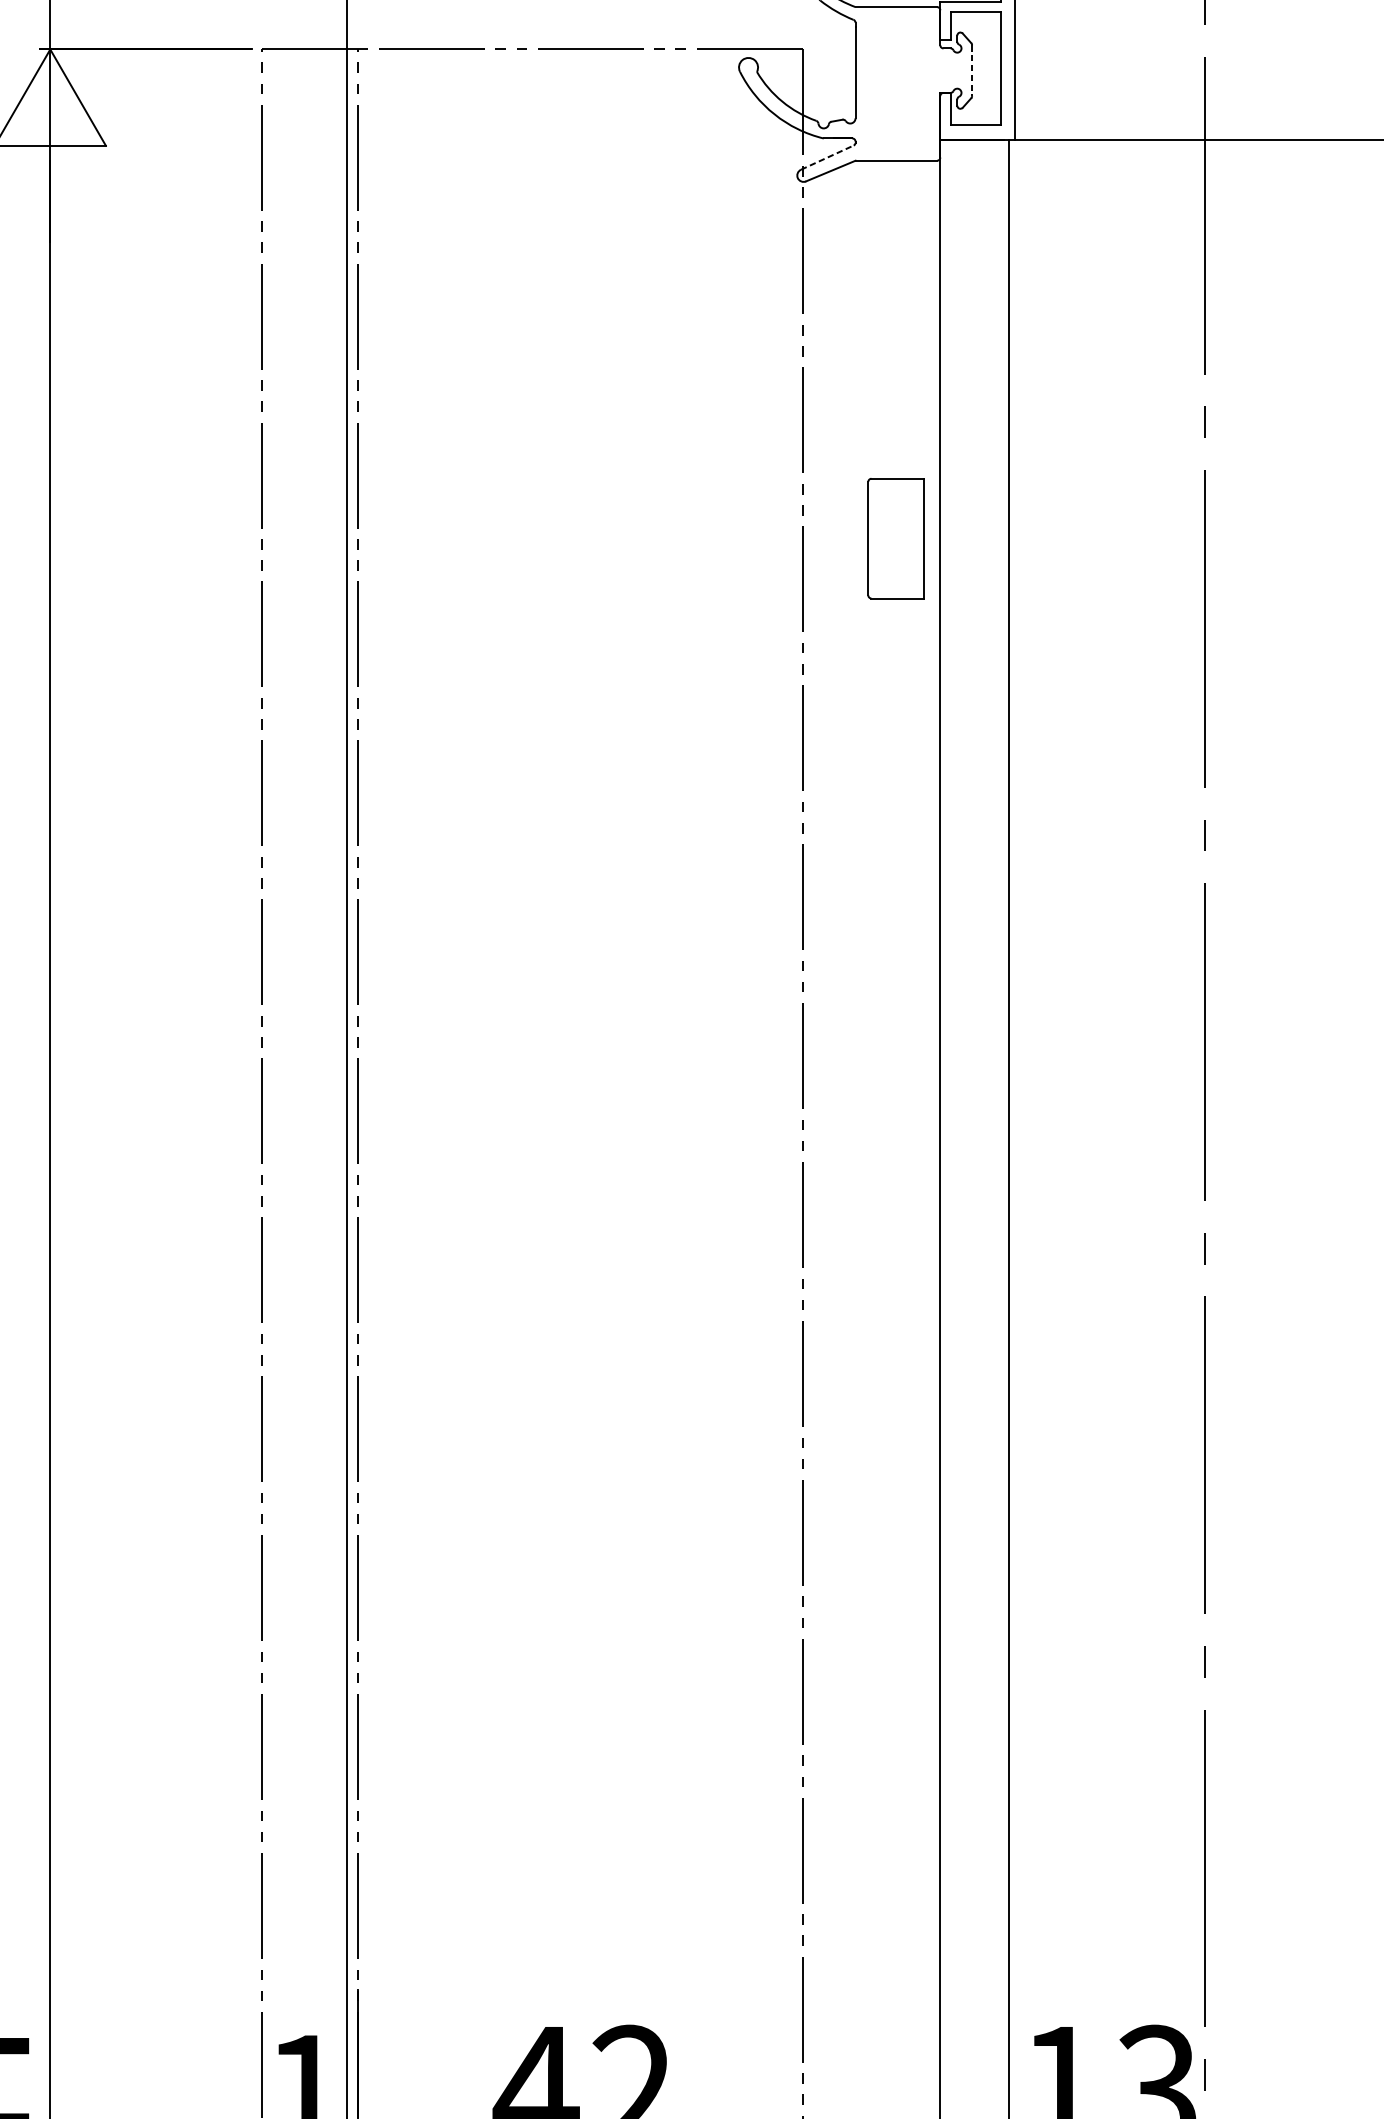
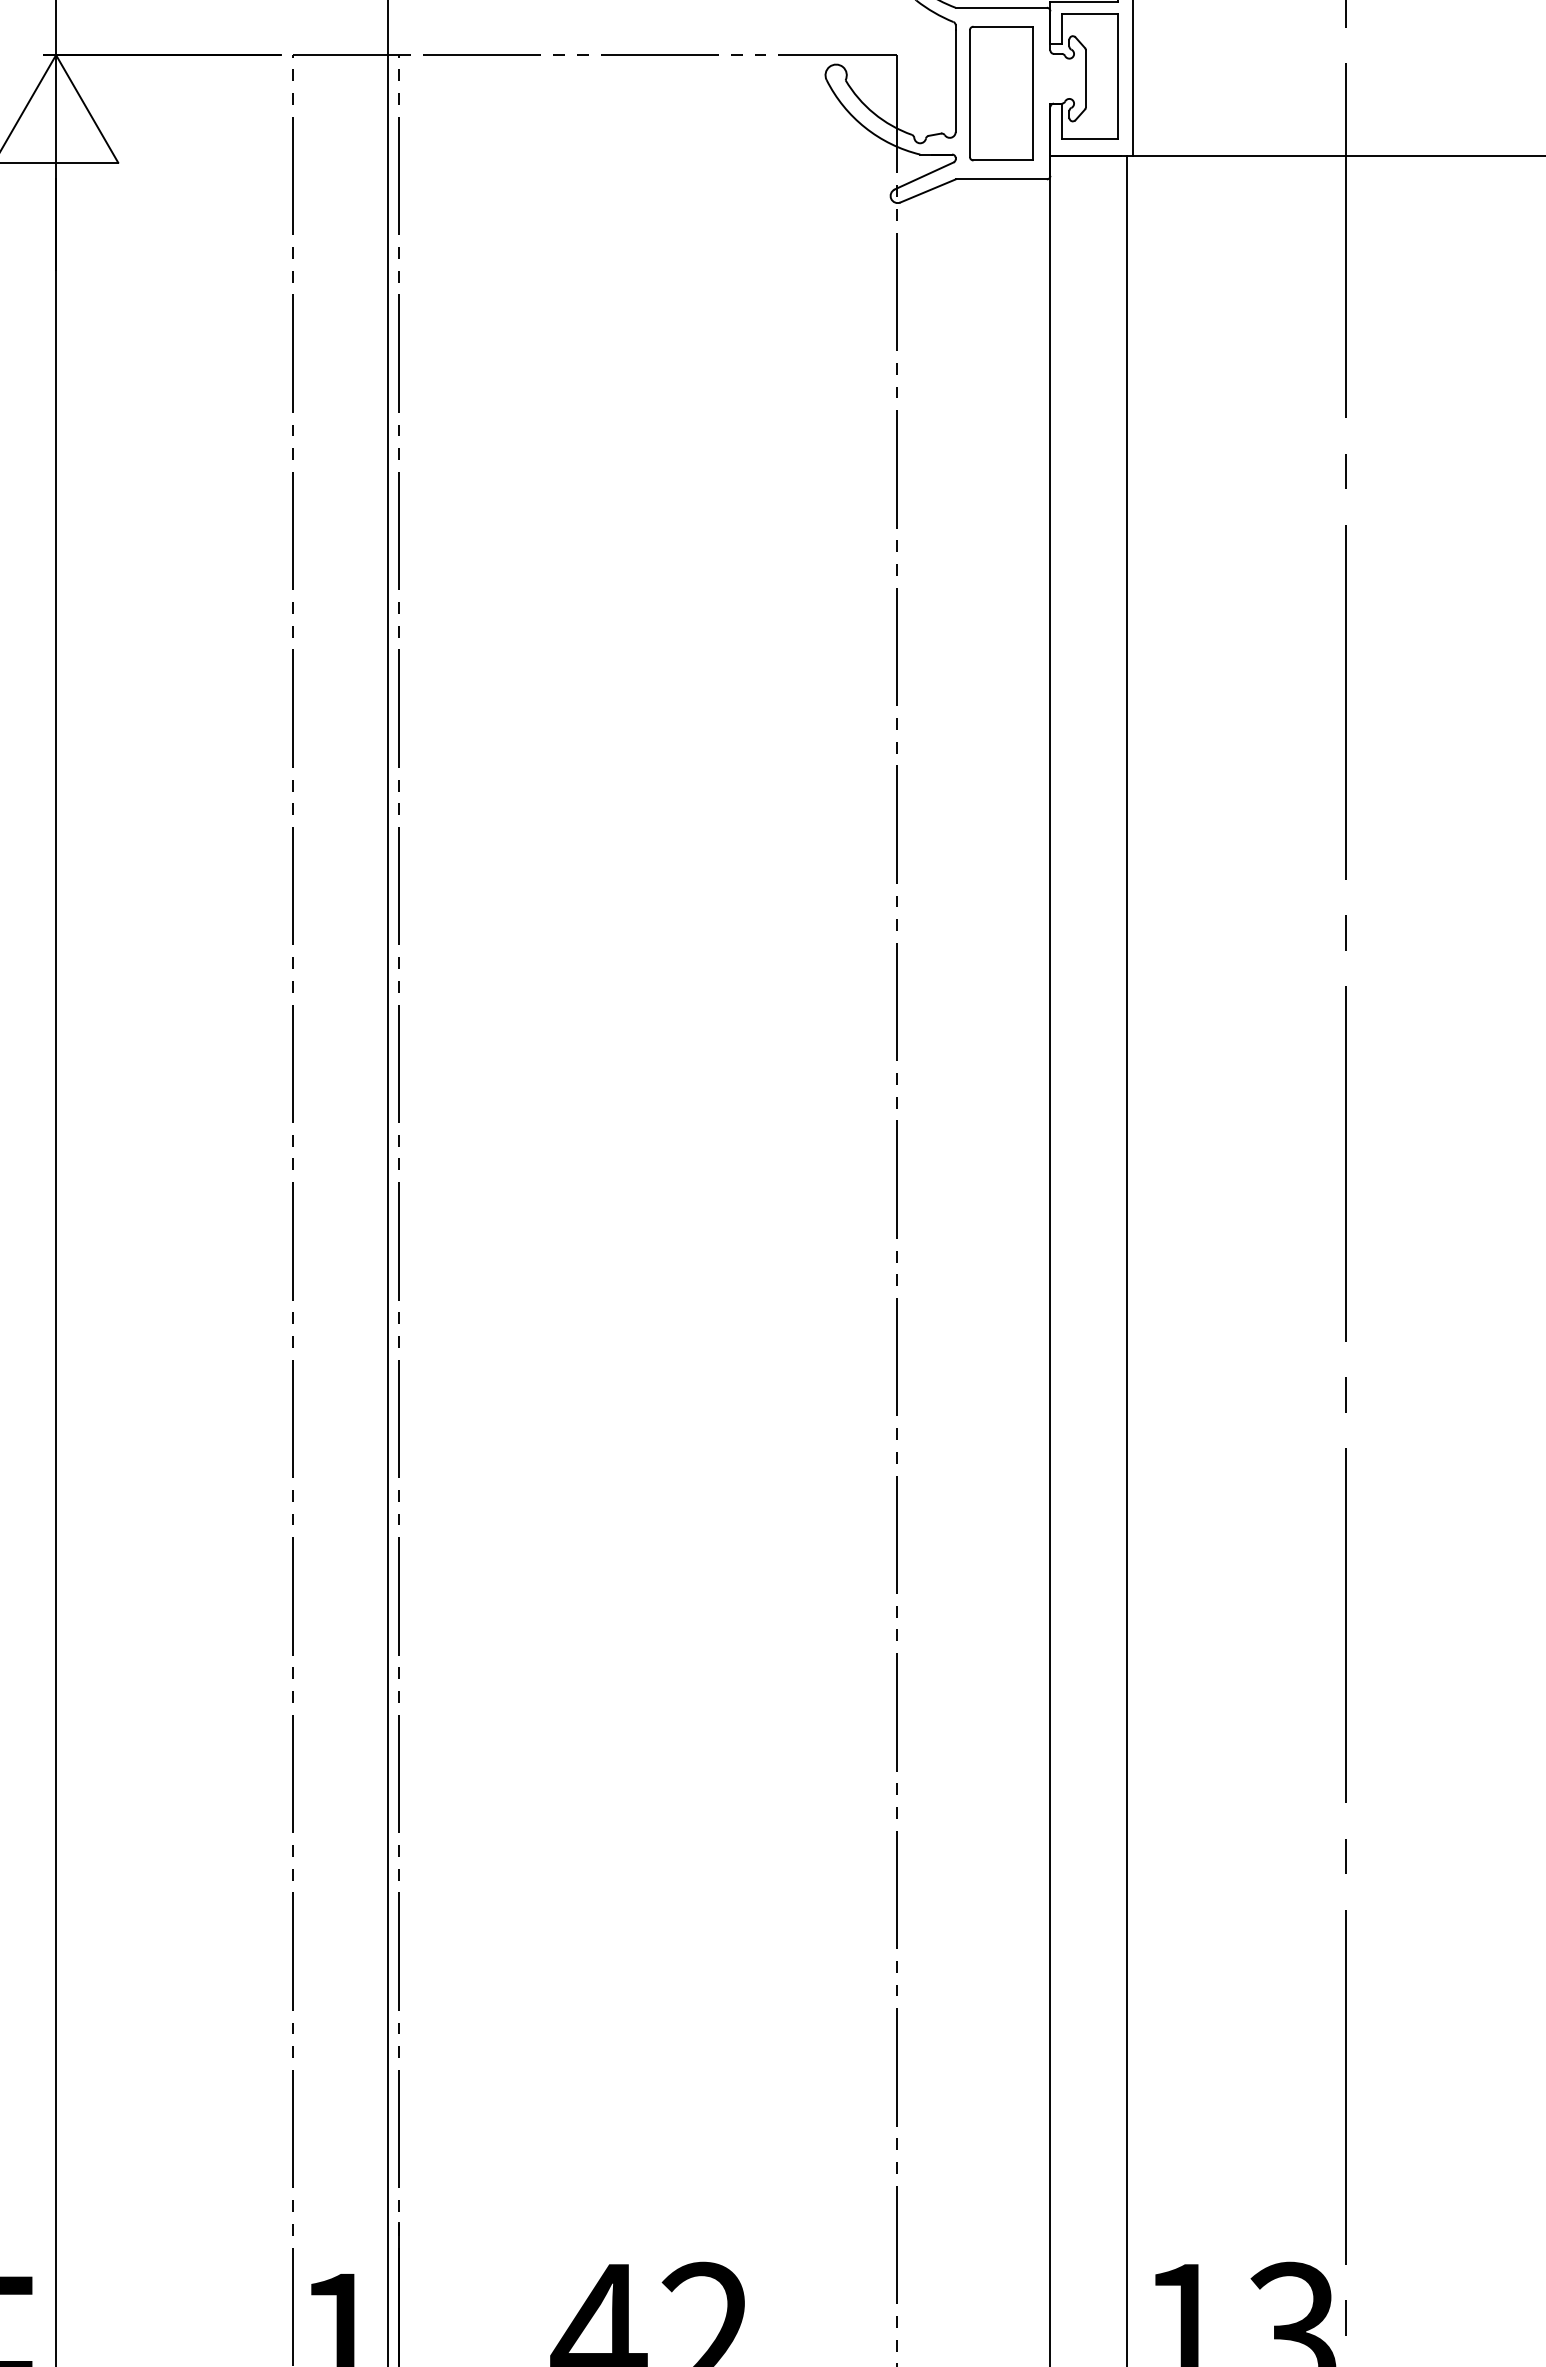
line: (971, 71) -> (1085, 79), dashed -> solid
line: (827, 157) -> (924, 175), dashed -> solid
part: (896, 538) -> (1001, 93), moved

